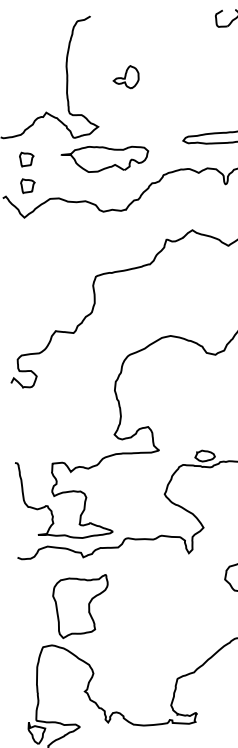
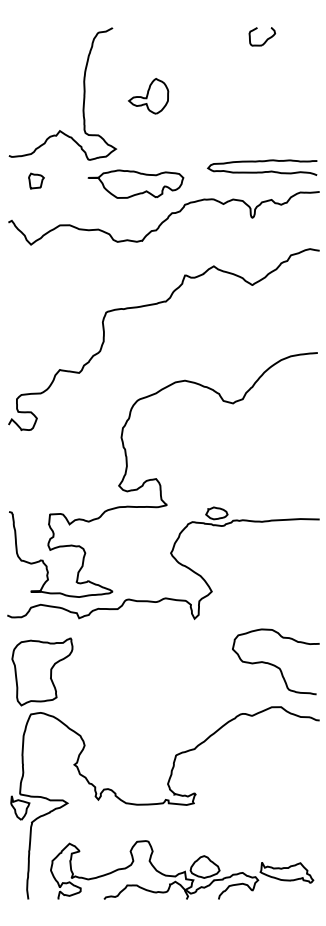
part: (125, 77) -> (148, 96), size x1.43
part: (104, 158) -> (135, 183), moved
part: (28, 185) -> (36, 209), removed
part: (81, 606) -> (42, 671), moved

